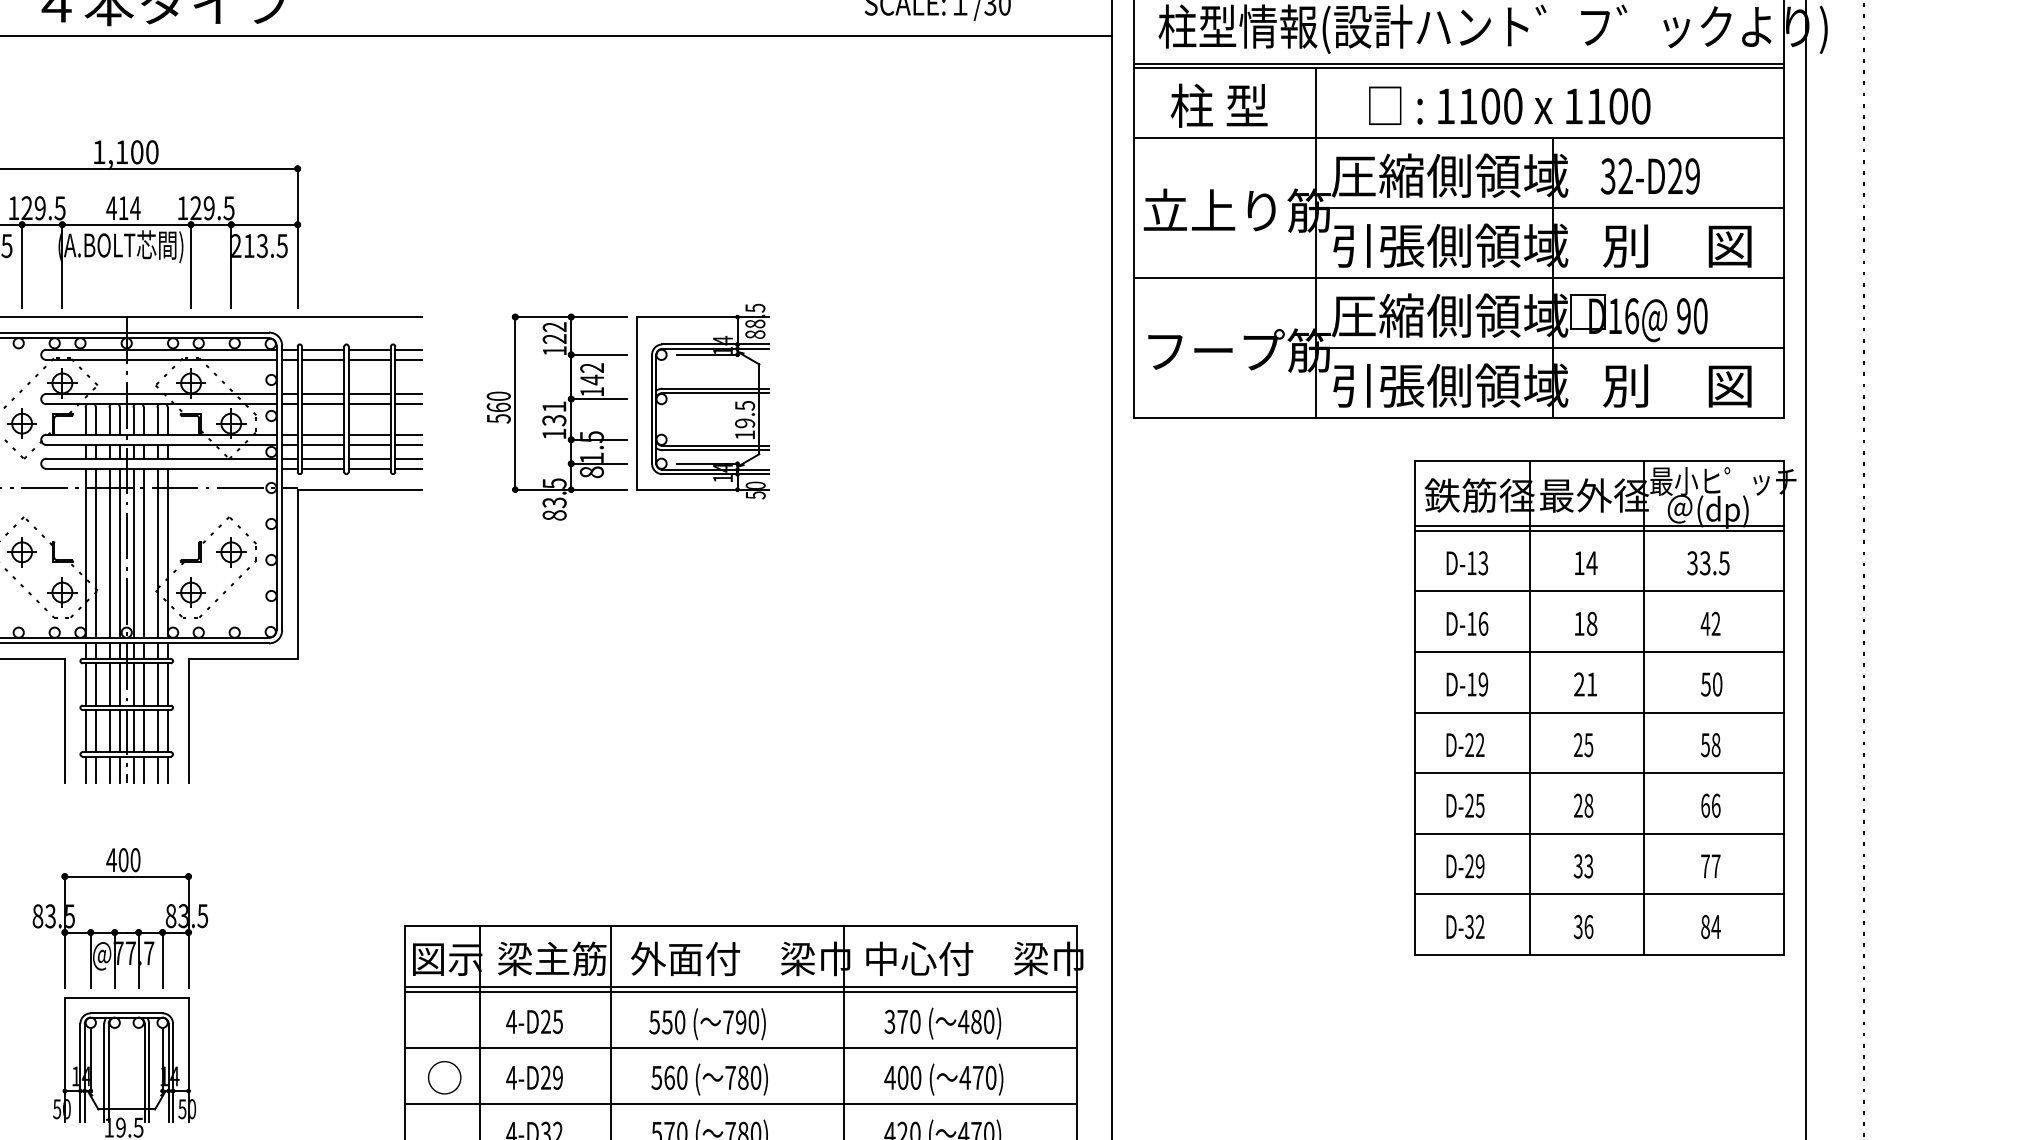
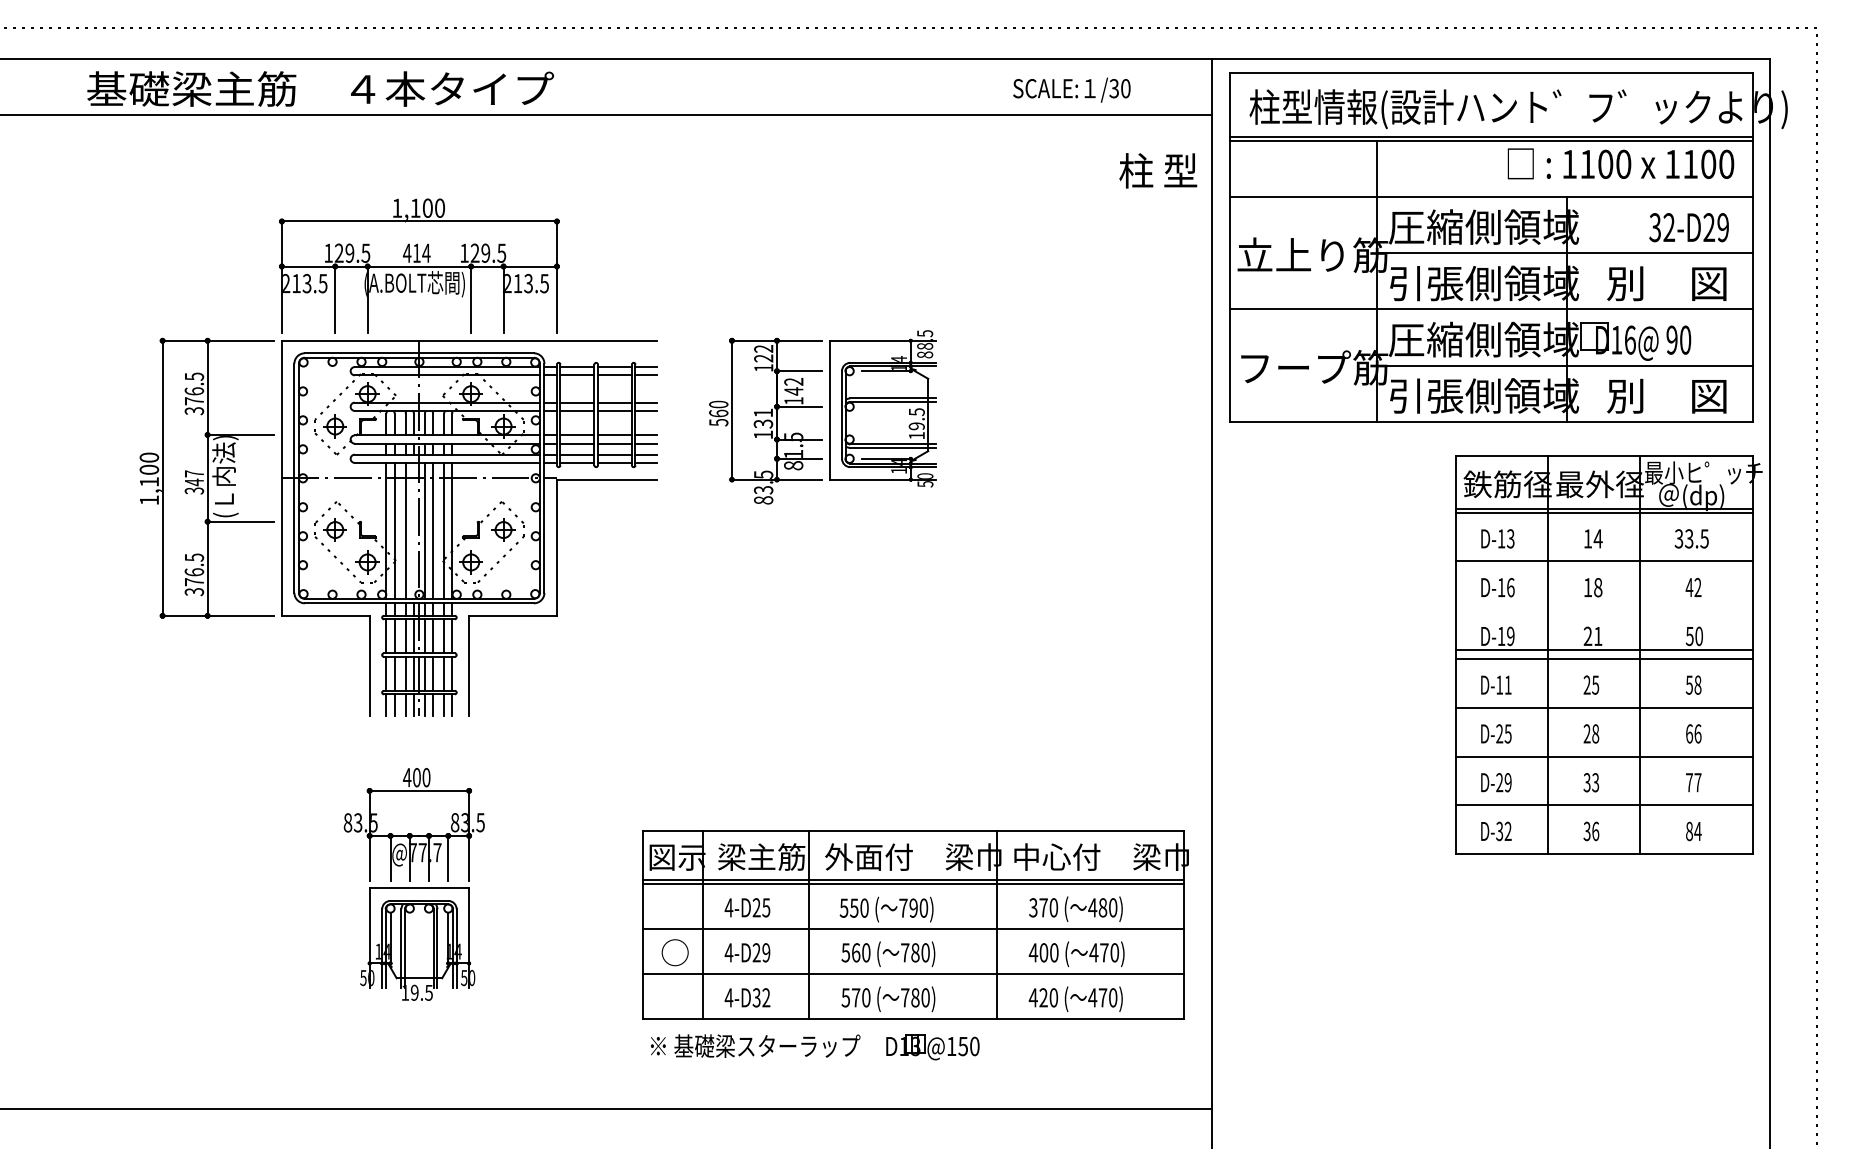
text: (1219, 105) -> (1158, 170), moved
text: (1509, 105) -> (1620, 163), moved
text: (1649, 176) -> (1688, 227), moved
line: (119, 552) -> (413, 530), removed
line: (1599, 652) -> (1604, 650), moved
text: (1474, 744) -> (1503, 684), D-22 -> D-11

